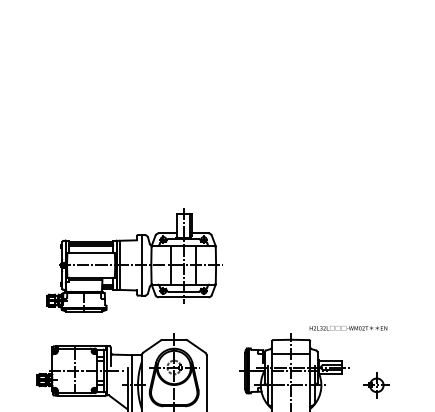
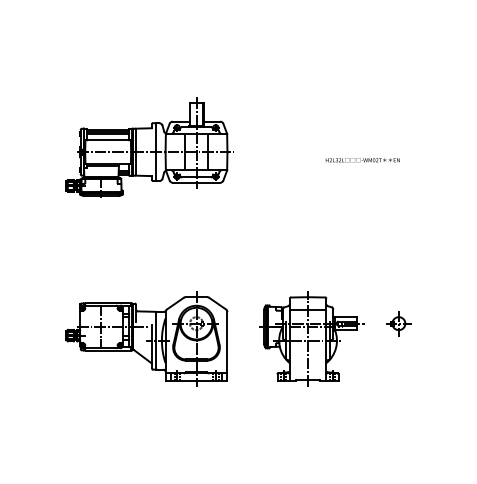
part: (134, 260) -> (149, 147), moved
text: (348, 328) -> (362, 160), moved
part: (376, 385) -> (398, 323), moved

